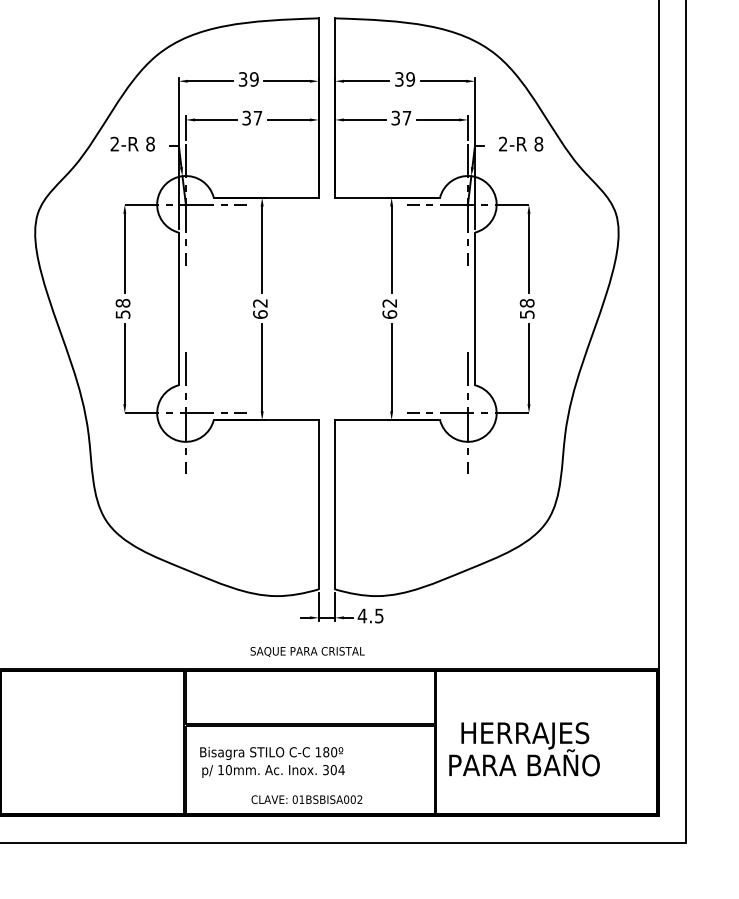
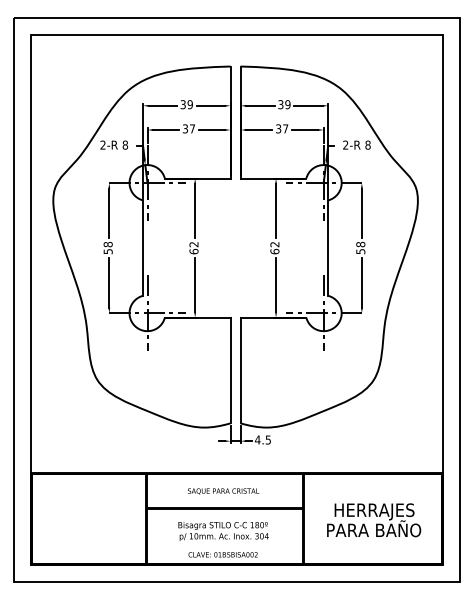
text: (307, 651) -> (223, 491), moved
text: (525, 749) -> (374, 520), moved
text: (272, 762) -> (223, 531), moved

